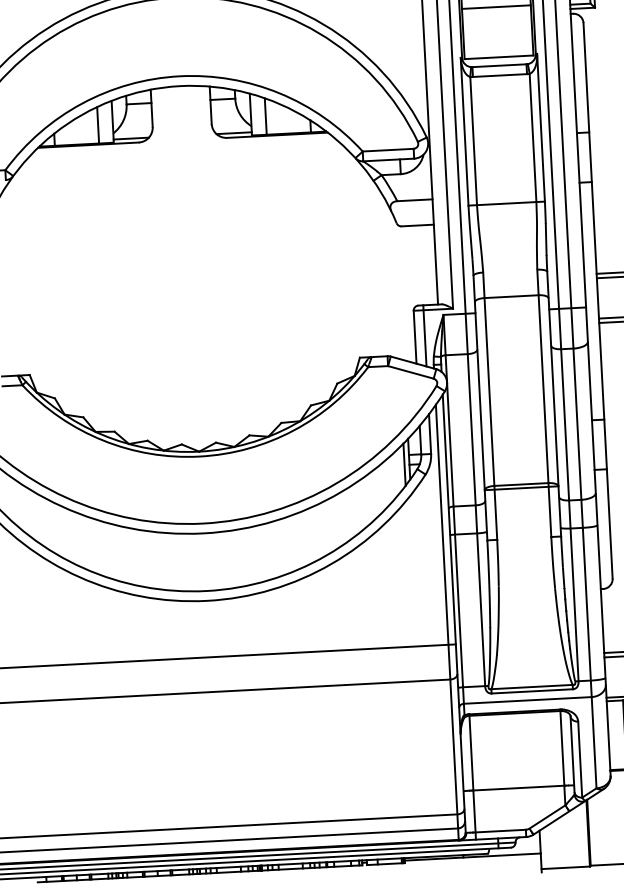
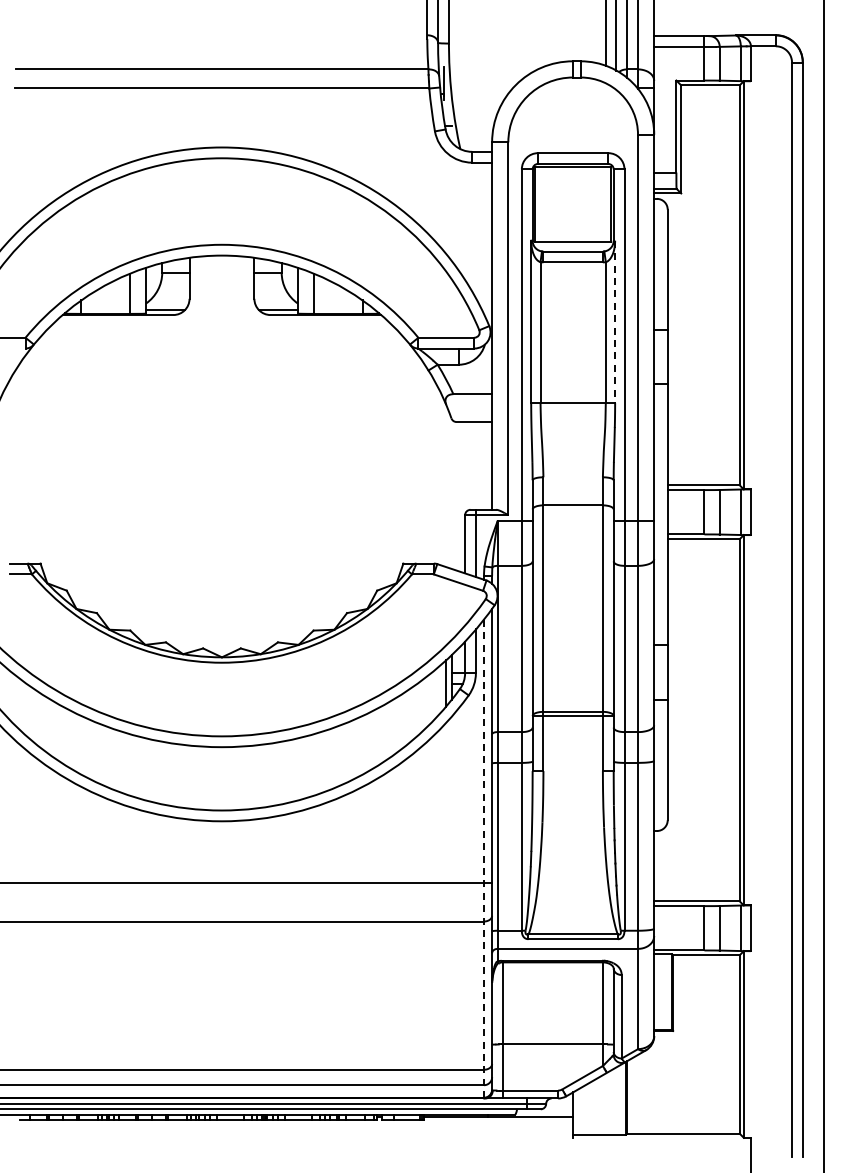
line: (495, 7) -> (572, 187), removed
line: (541, 128) -> (615, 322), solid -> dashed
line: (447, 622) -> (484, 858), solid -> dashed

